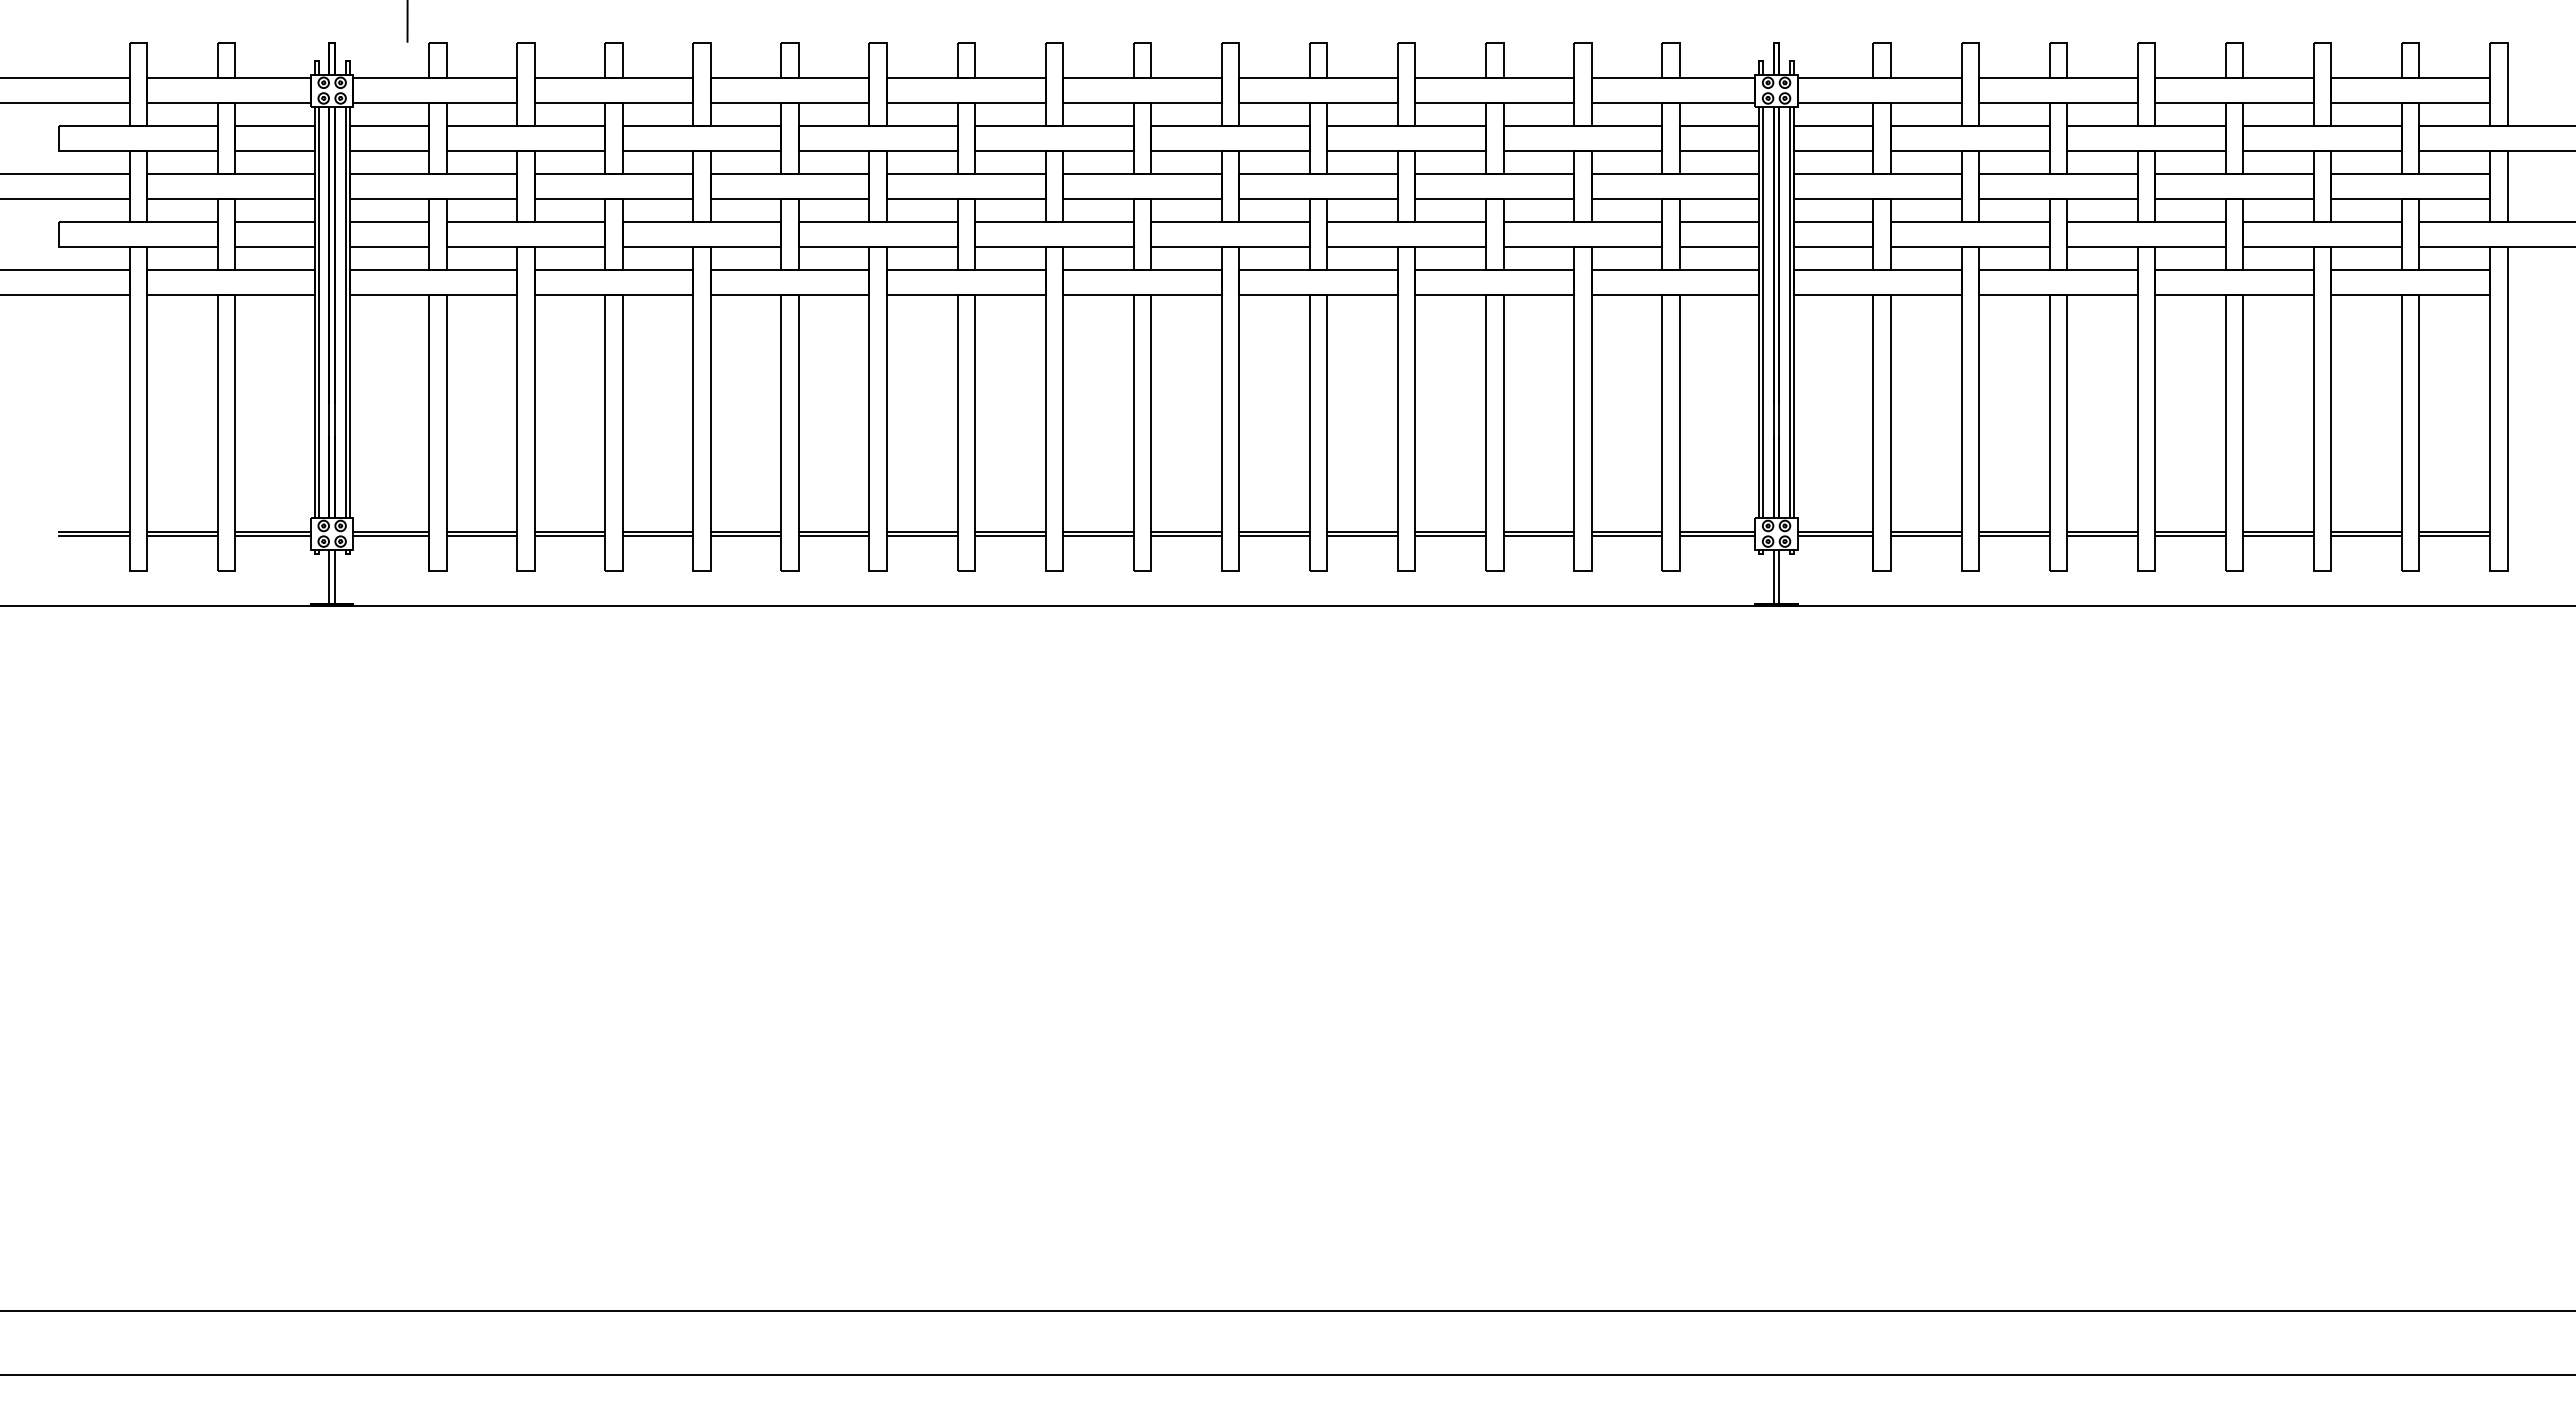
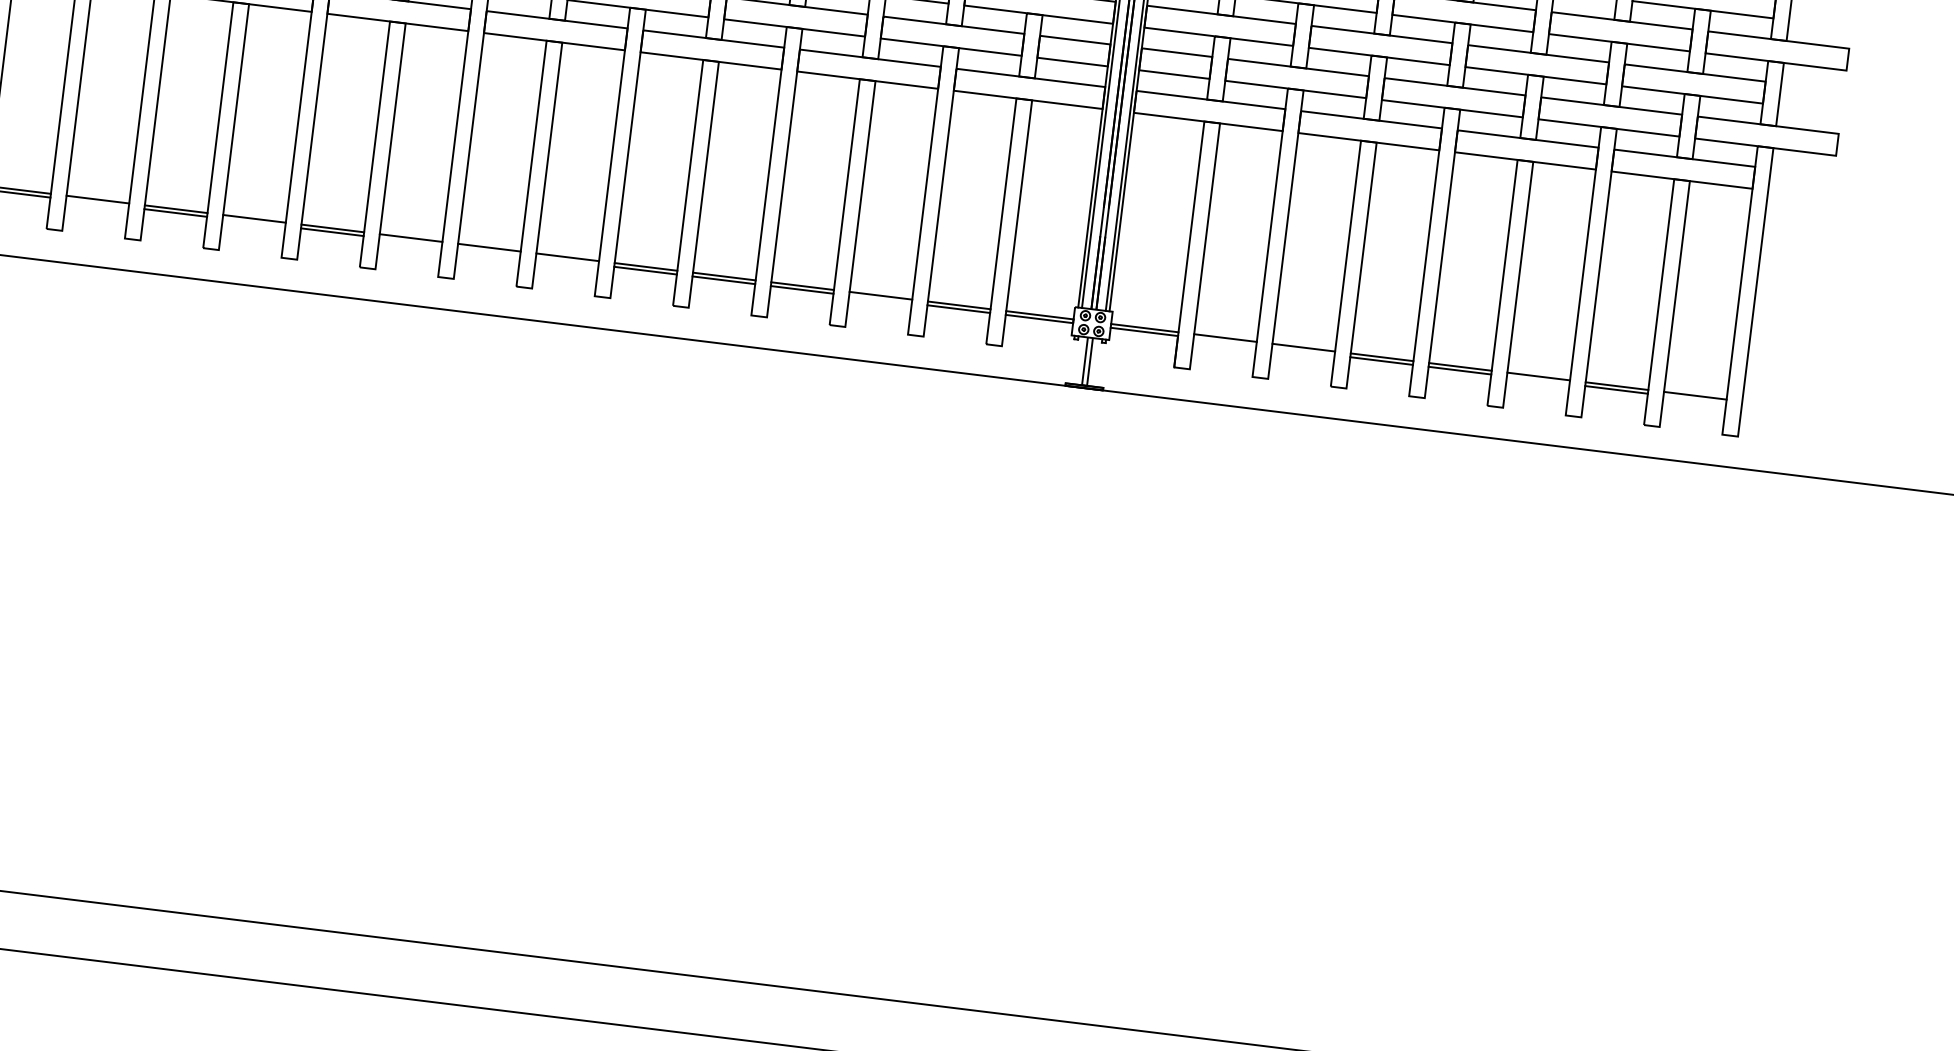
line: (657, 535) -> (97, 202), removed
line: (833, 535) -> (253, 222), removed
line: (1010, 535) -> (410, 241), removed
line: (1098, 535) -> (489, 251), removed
line: (1186, 535) -> (567, 260), removed
line: (1538, 535) -> (880, 299), removed
line: (1926, 535) -> (1225, 341), removed
line: (2014, 535) -> (1303, 351), removed
line: (2278, 535) -> (1538, 379), removed
line: (2454, 535) -> (1694, 399), removed

